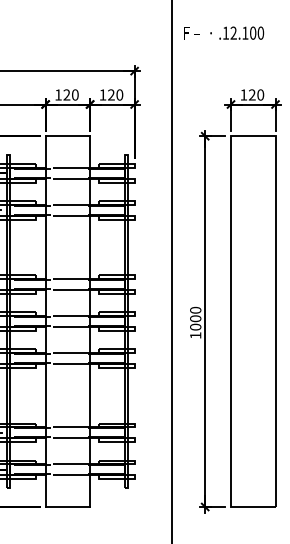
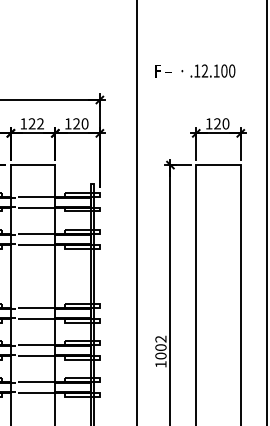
text: (224, 32) -> (195, 70), moved
text: (75, 94) -> (40, 123), 120 -> 122
text: (195, 309) -> (160, 338), 1000 -> 1002

